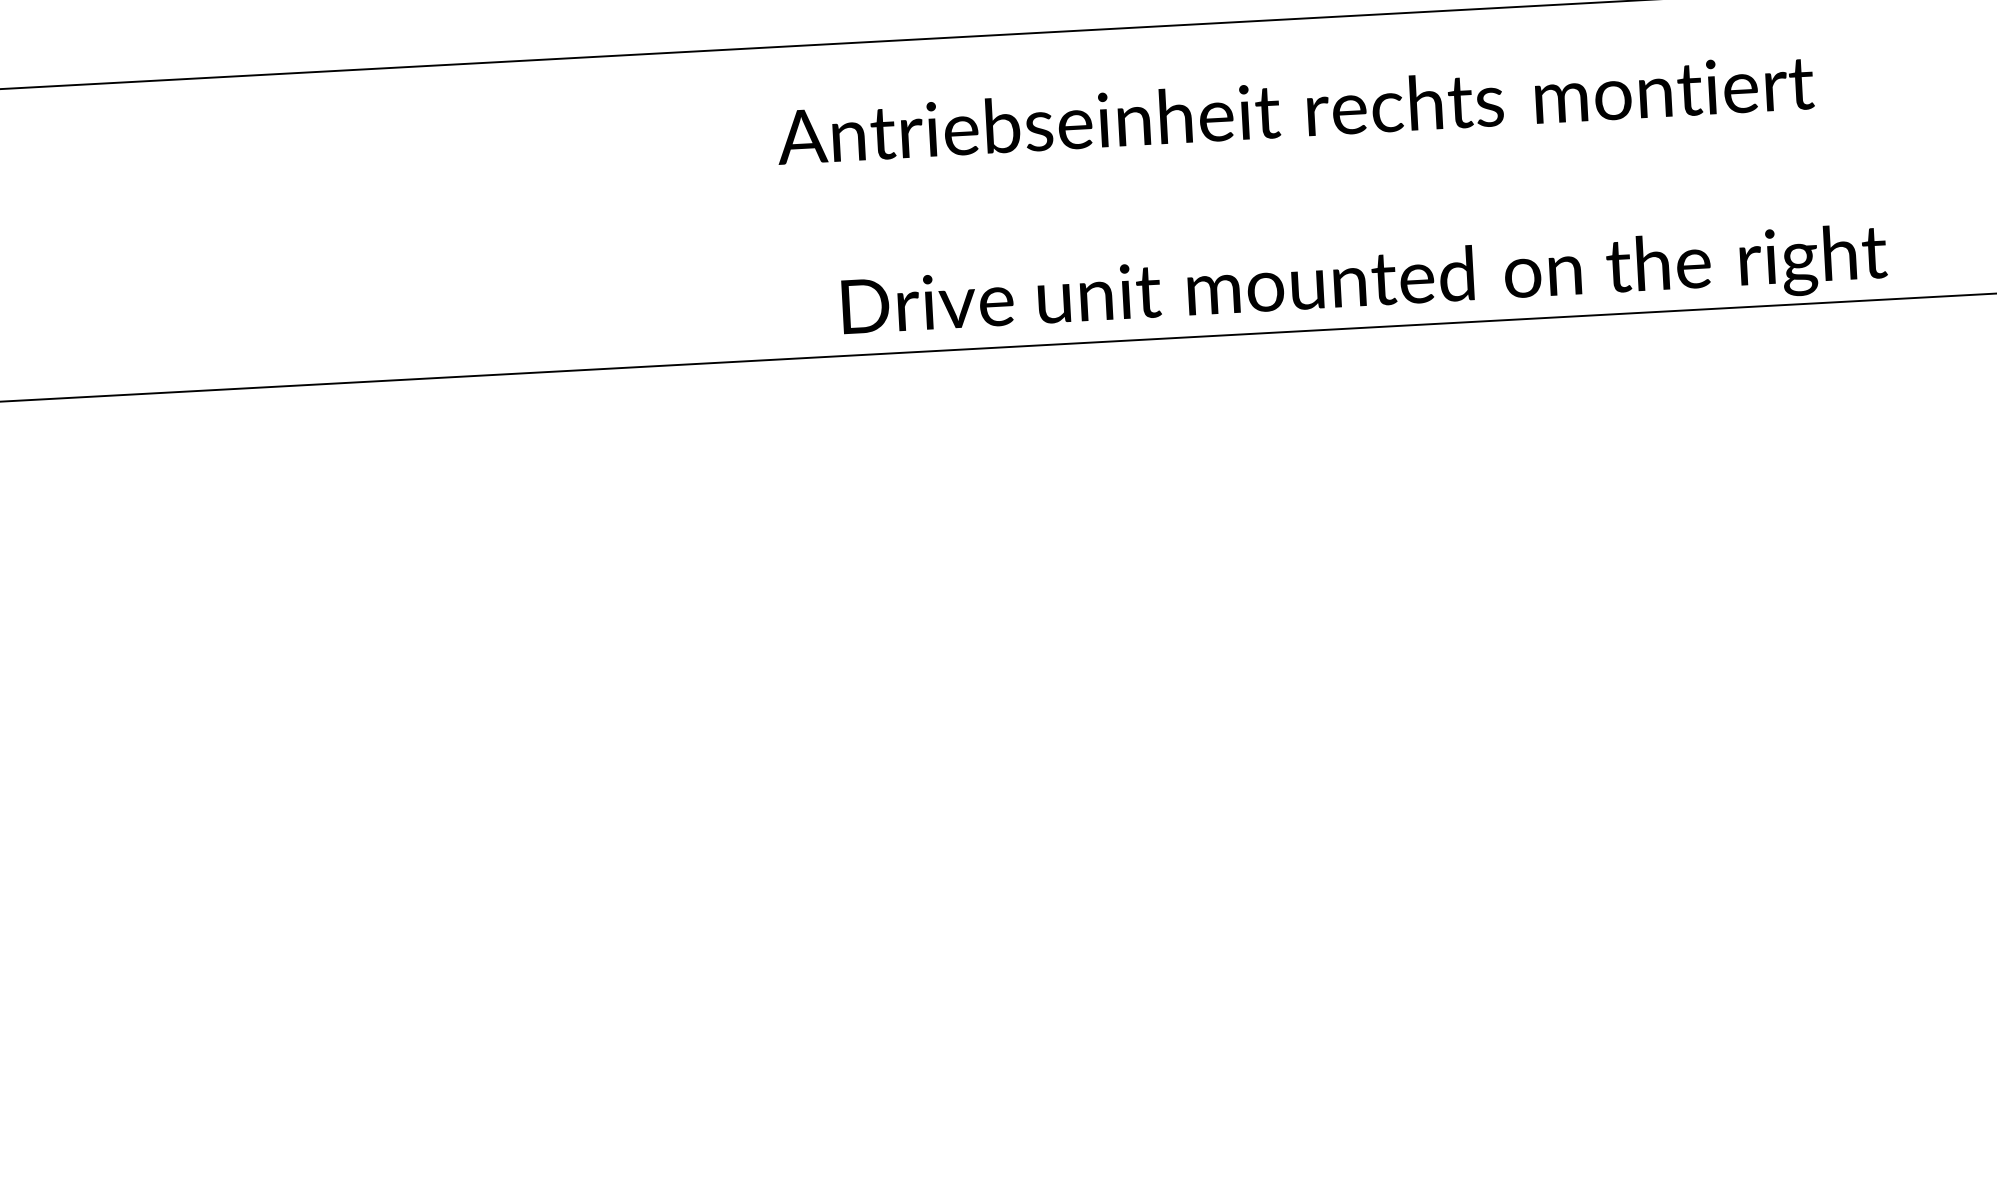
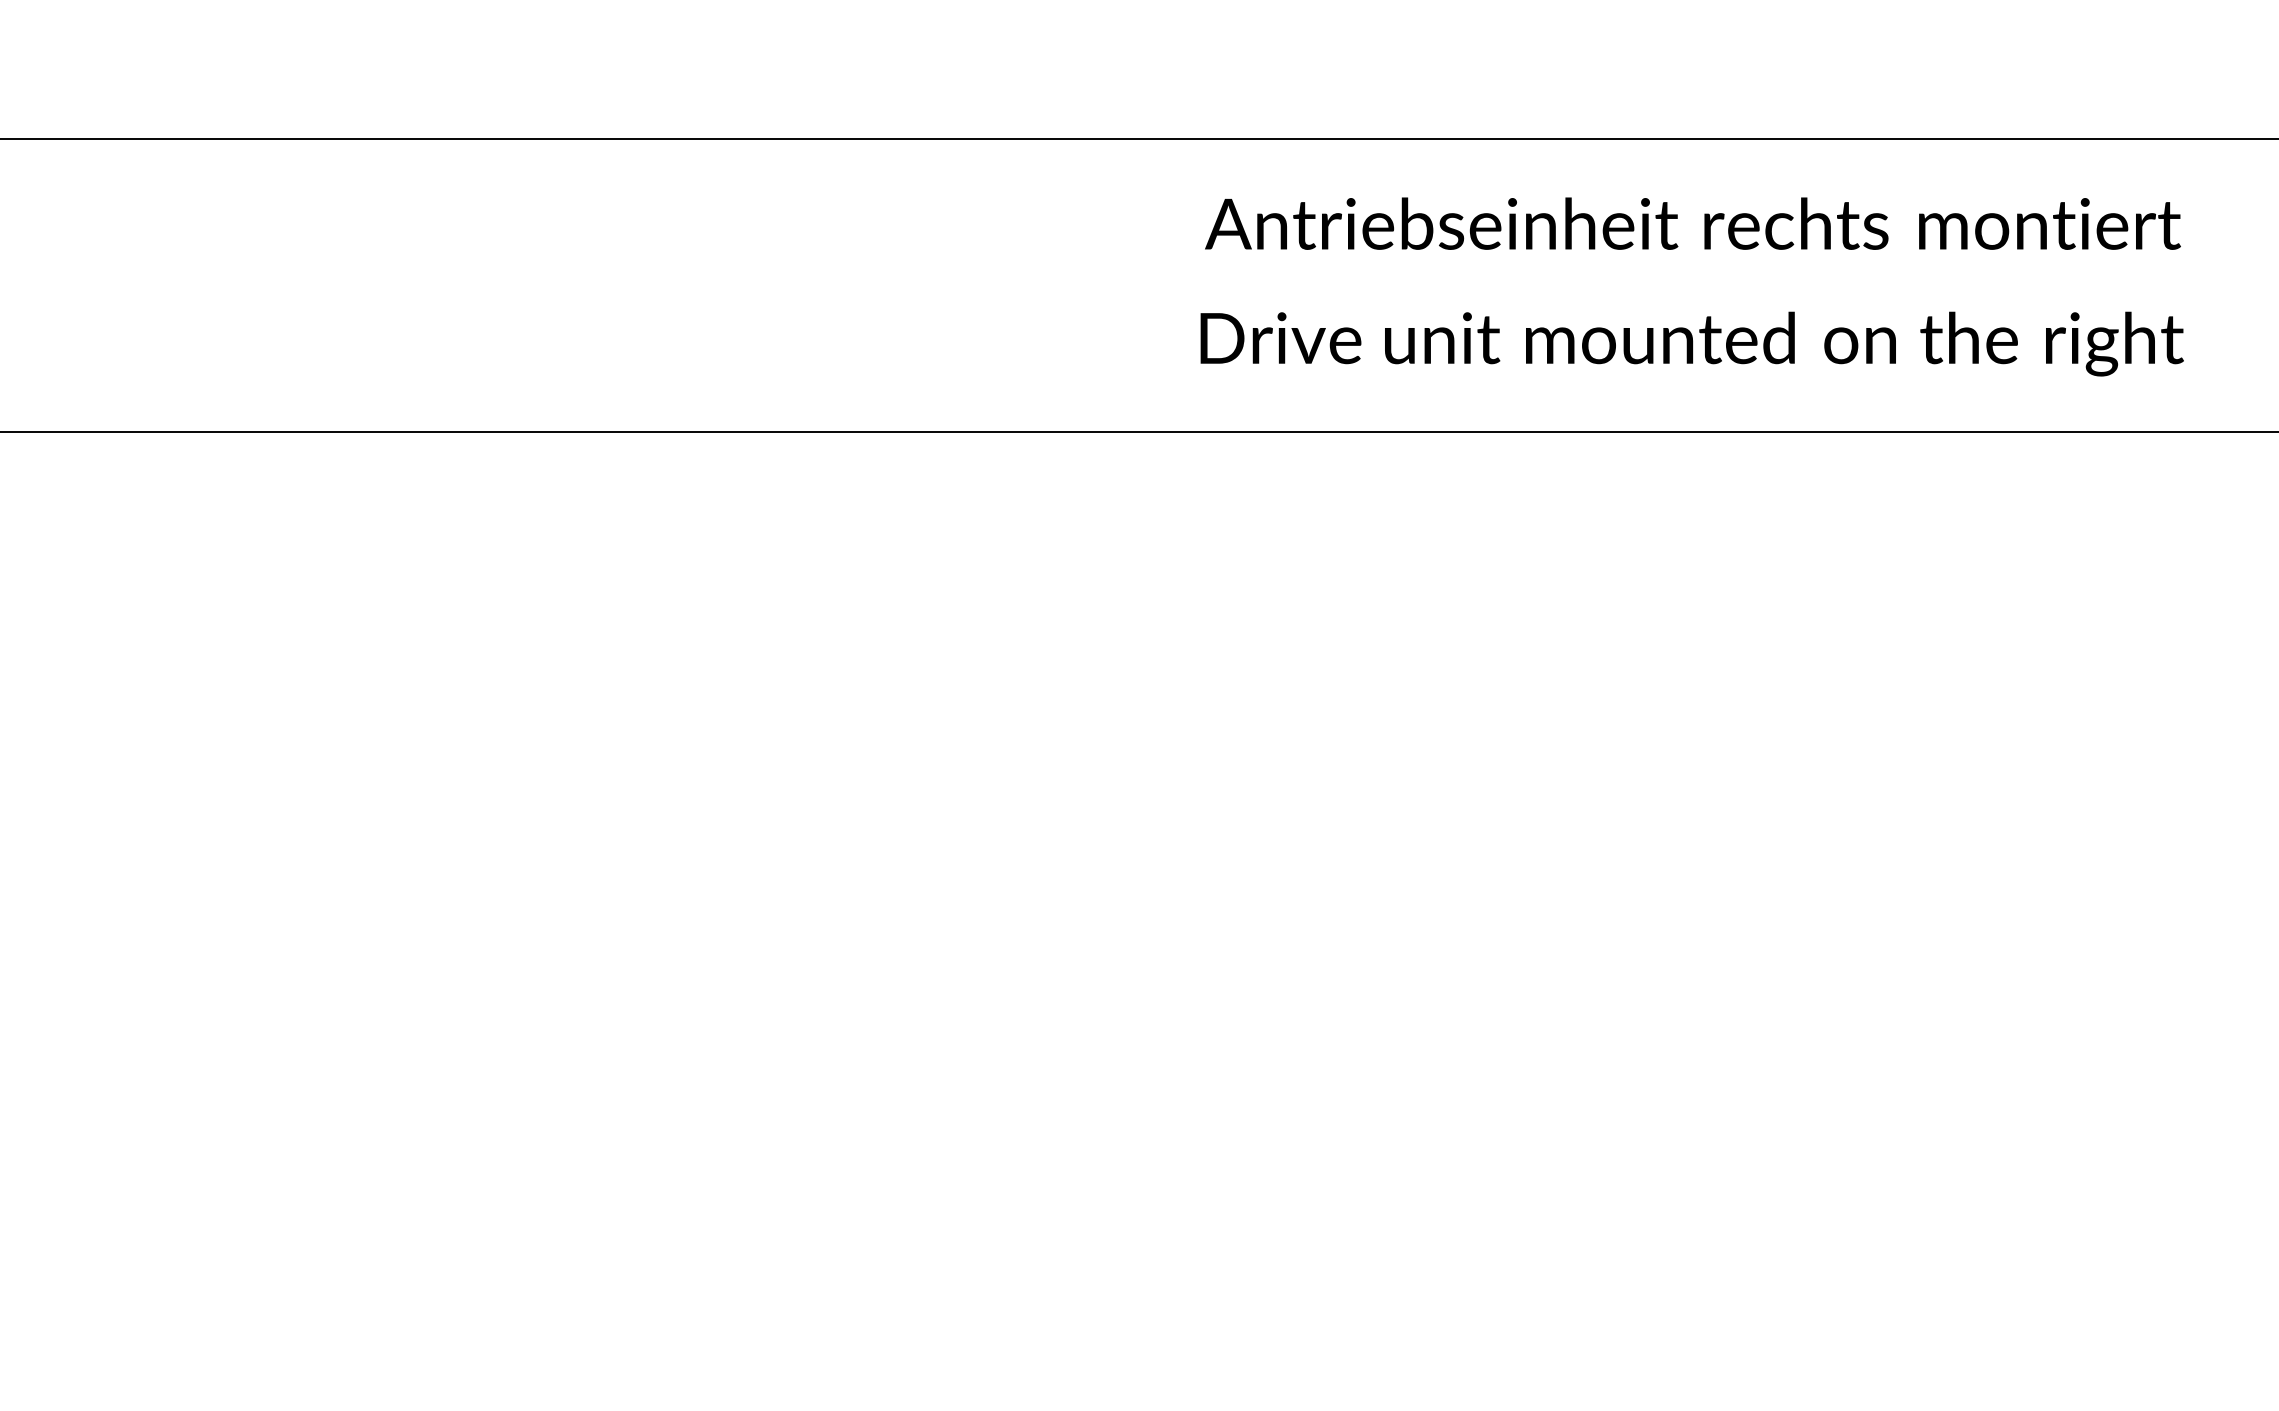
text: (1364, 284) -> (1691, 343), moved

